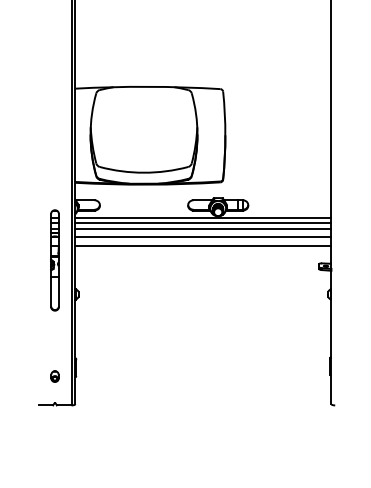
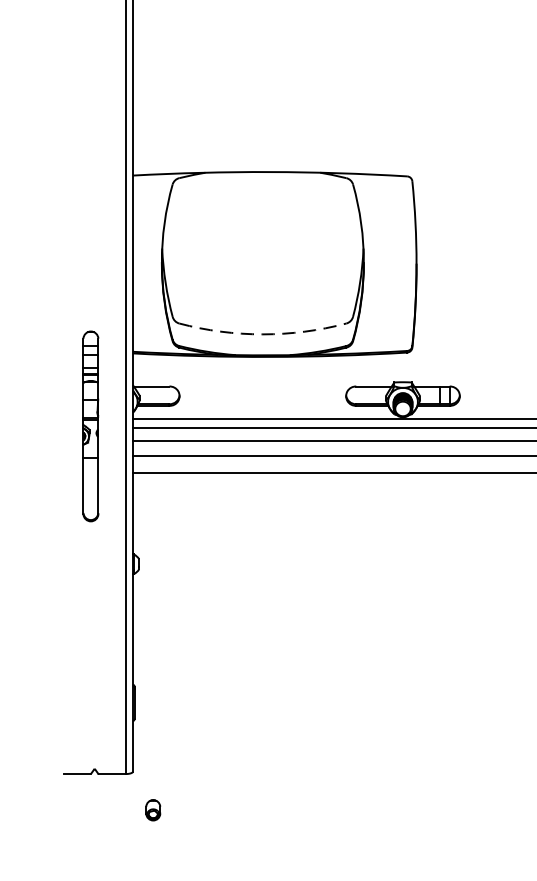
arc: (144, 172) -> (263, 333), solid -> dashed
part: (54, 260) -> (89, 426), moved
part: (54, 376) -> (152, 810), moved

